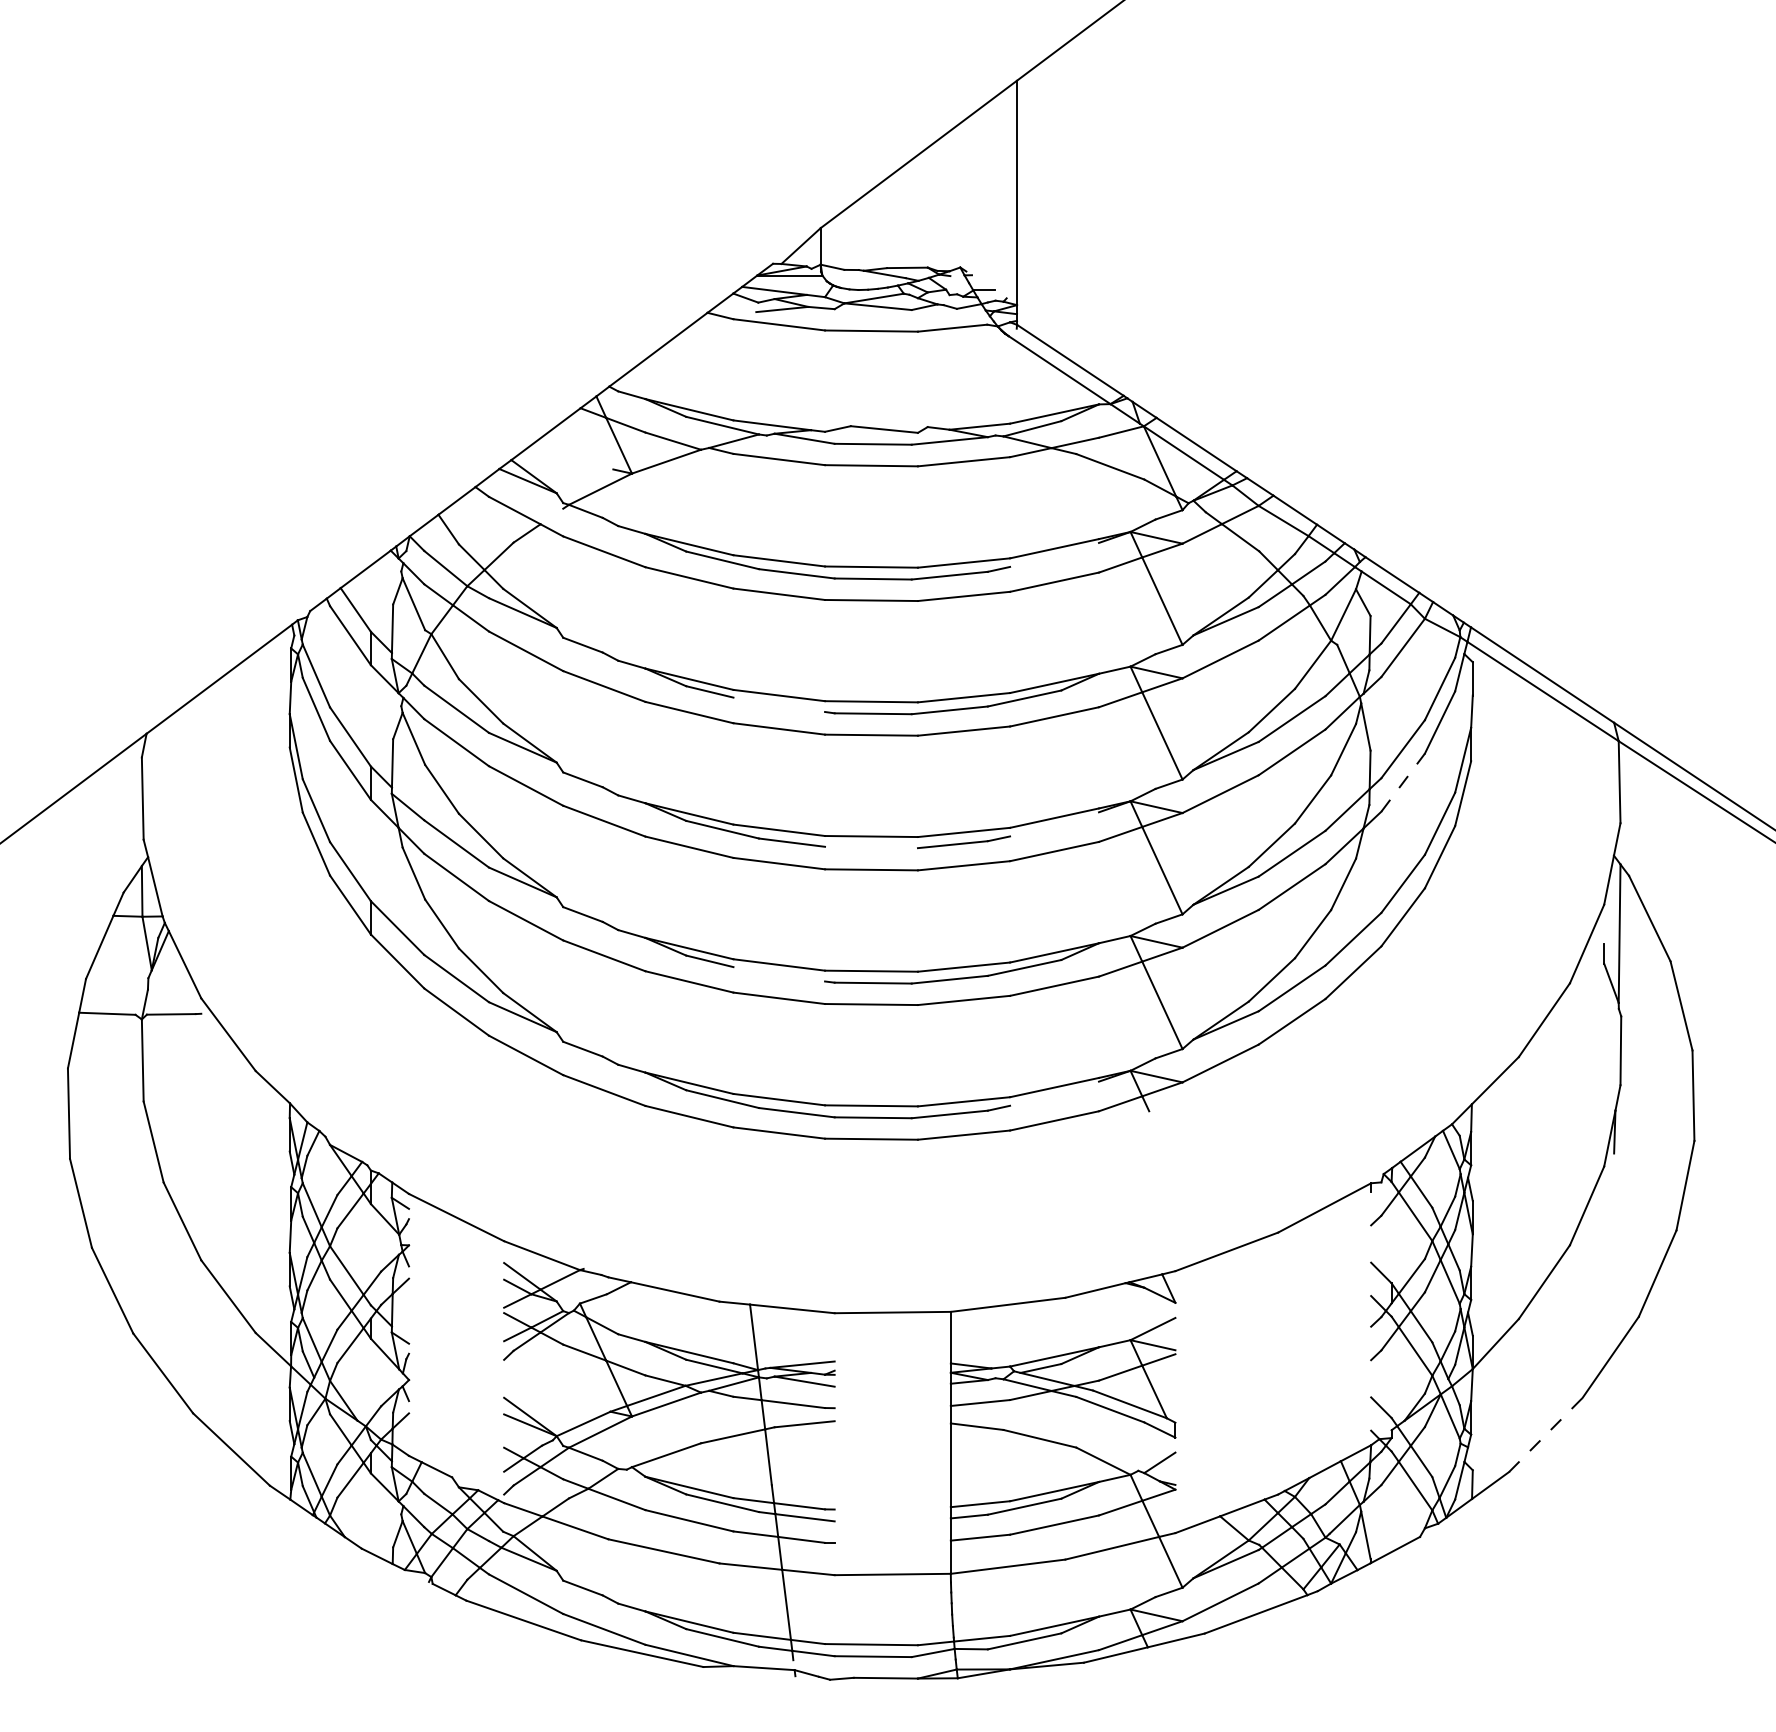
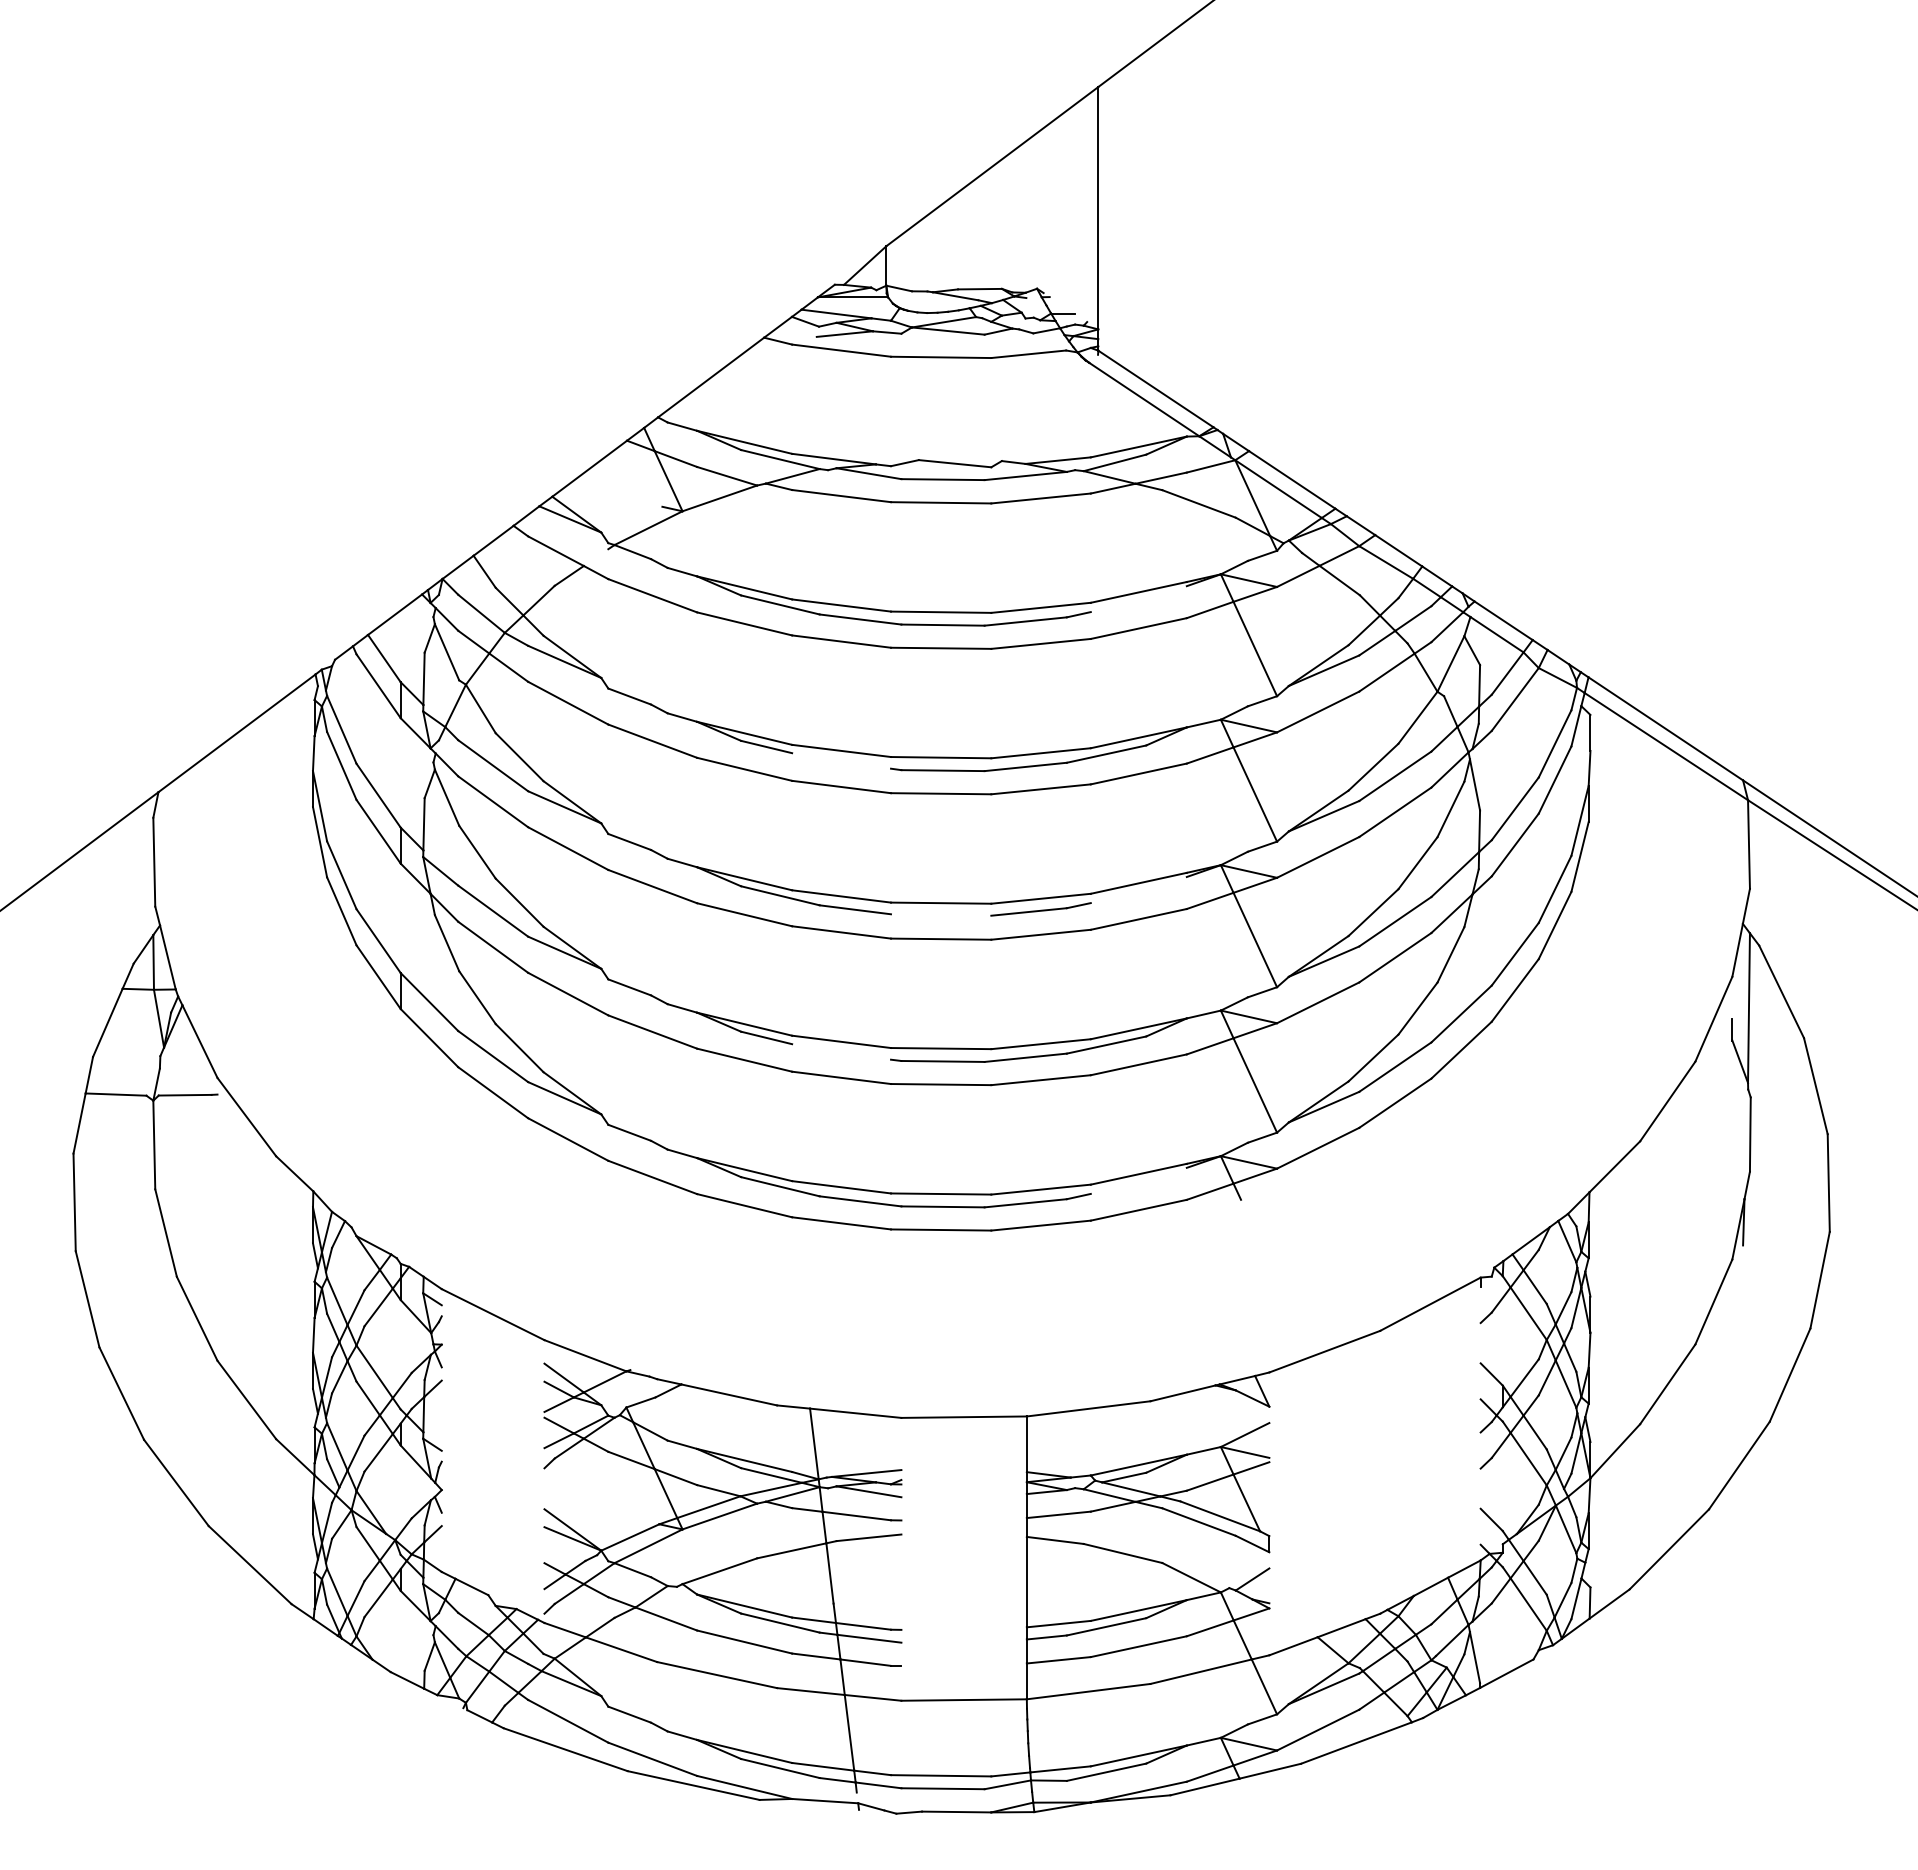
line: (1403, 782) -> (1515, 844), dashed -> solid
line: (1545, 1435) -> (1669, 1549), dashed -> solid

